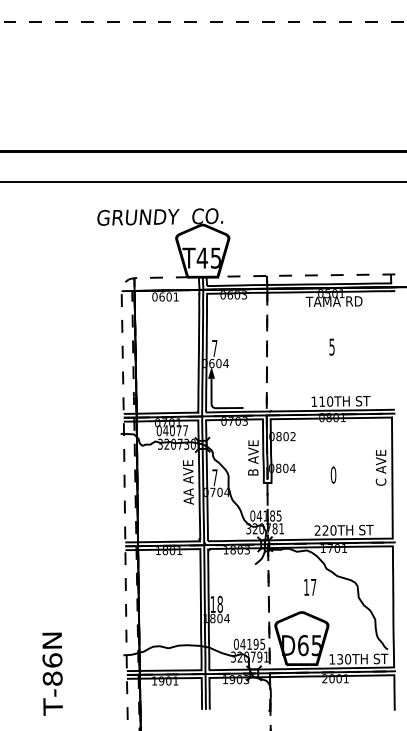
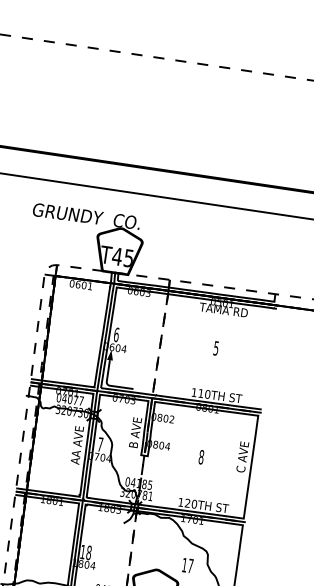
text: (214, 348) -> (116, 334), 7 -> 6
text: (333, 474) -> (201, 456), 0 -> 8
text: (317, 530) -> (180, 502), 220TH -> 120TH
text: (310, 587) -> (187, 565), moved

